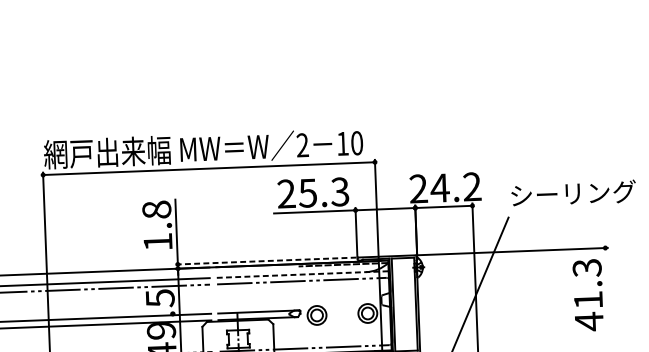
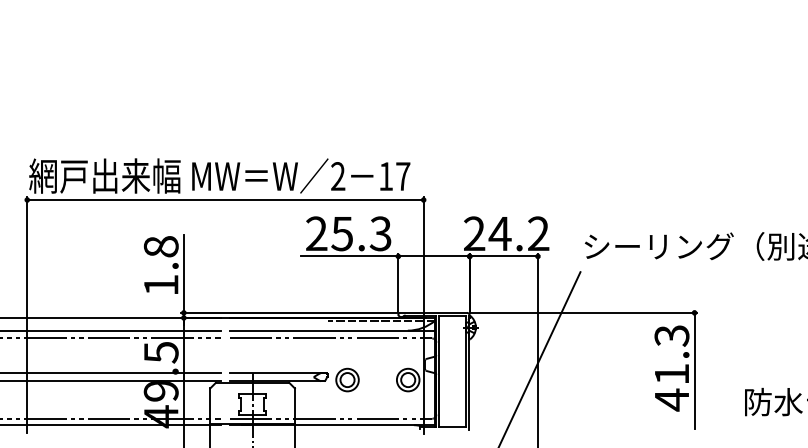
text: (357, 143) -> (403, 176), 10 -> 17
line: (265, 260) -> (288, 312), dashed -> solid
line: (302, 274) -> (332, 330), dashed -> solid
line: (607, 296) -> (694, 370), added

